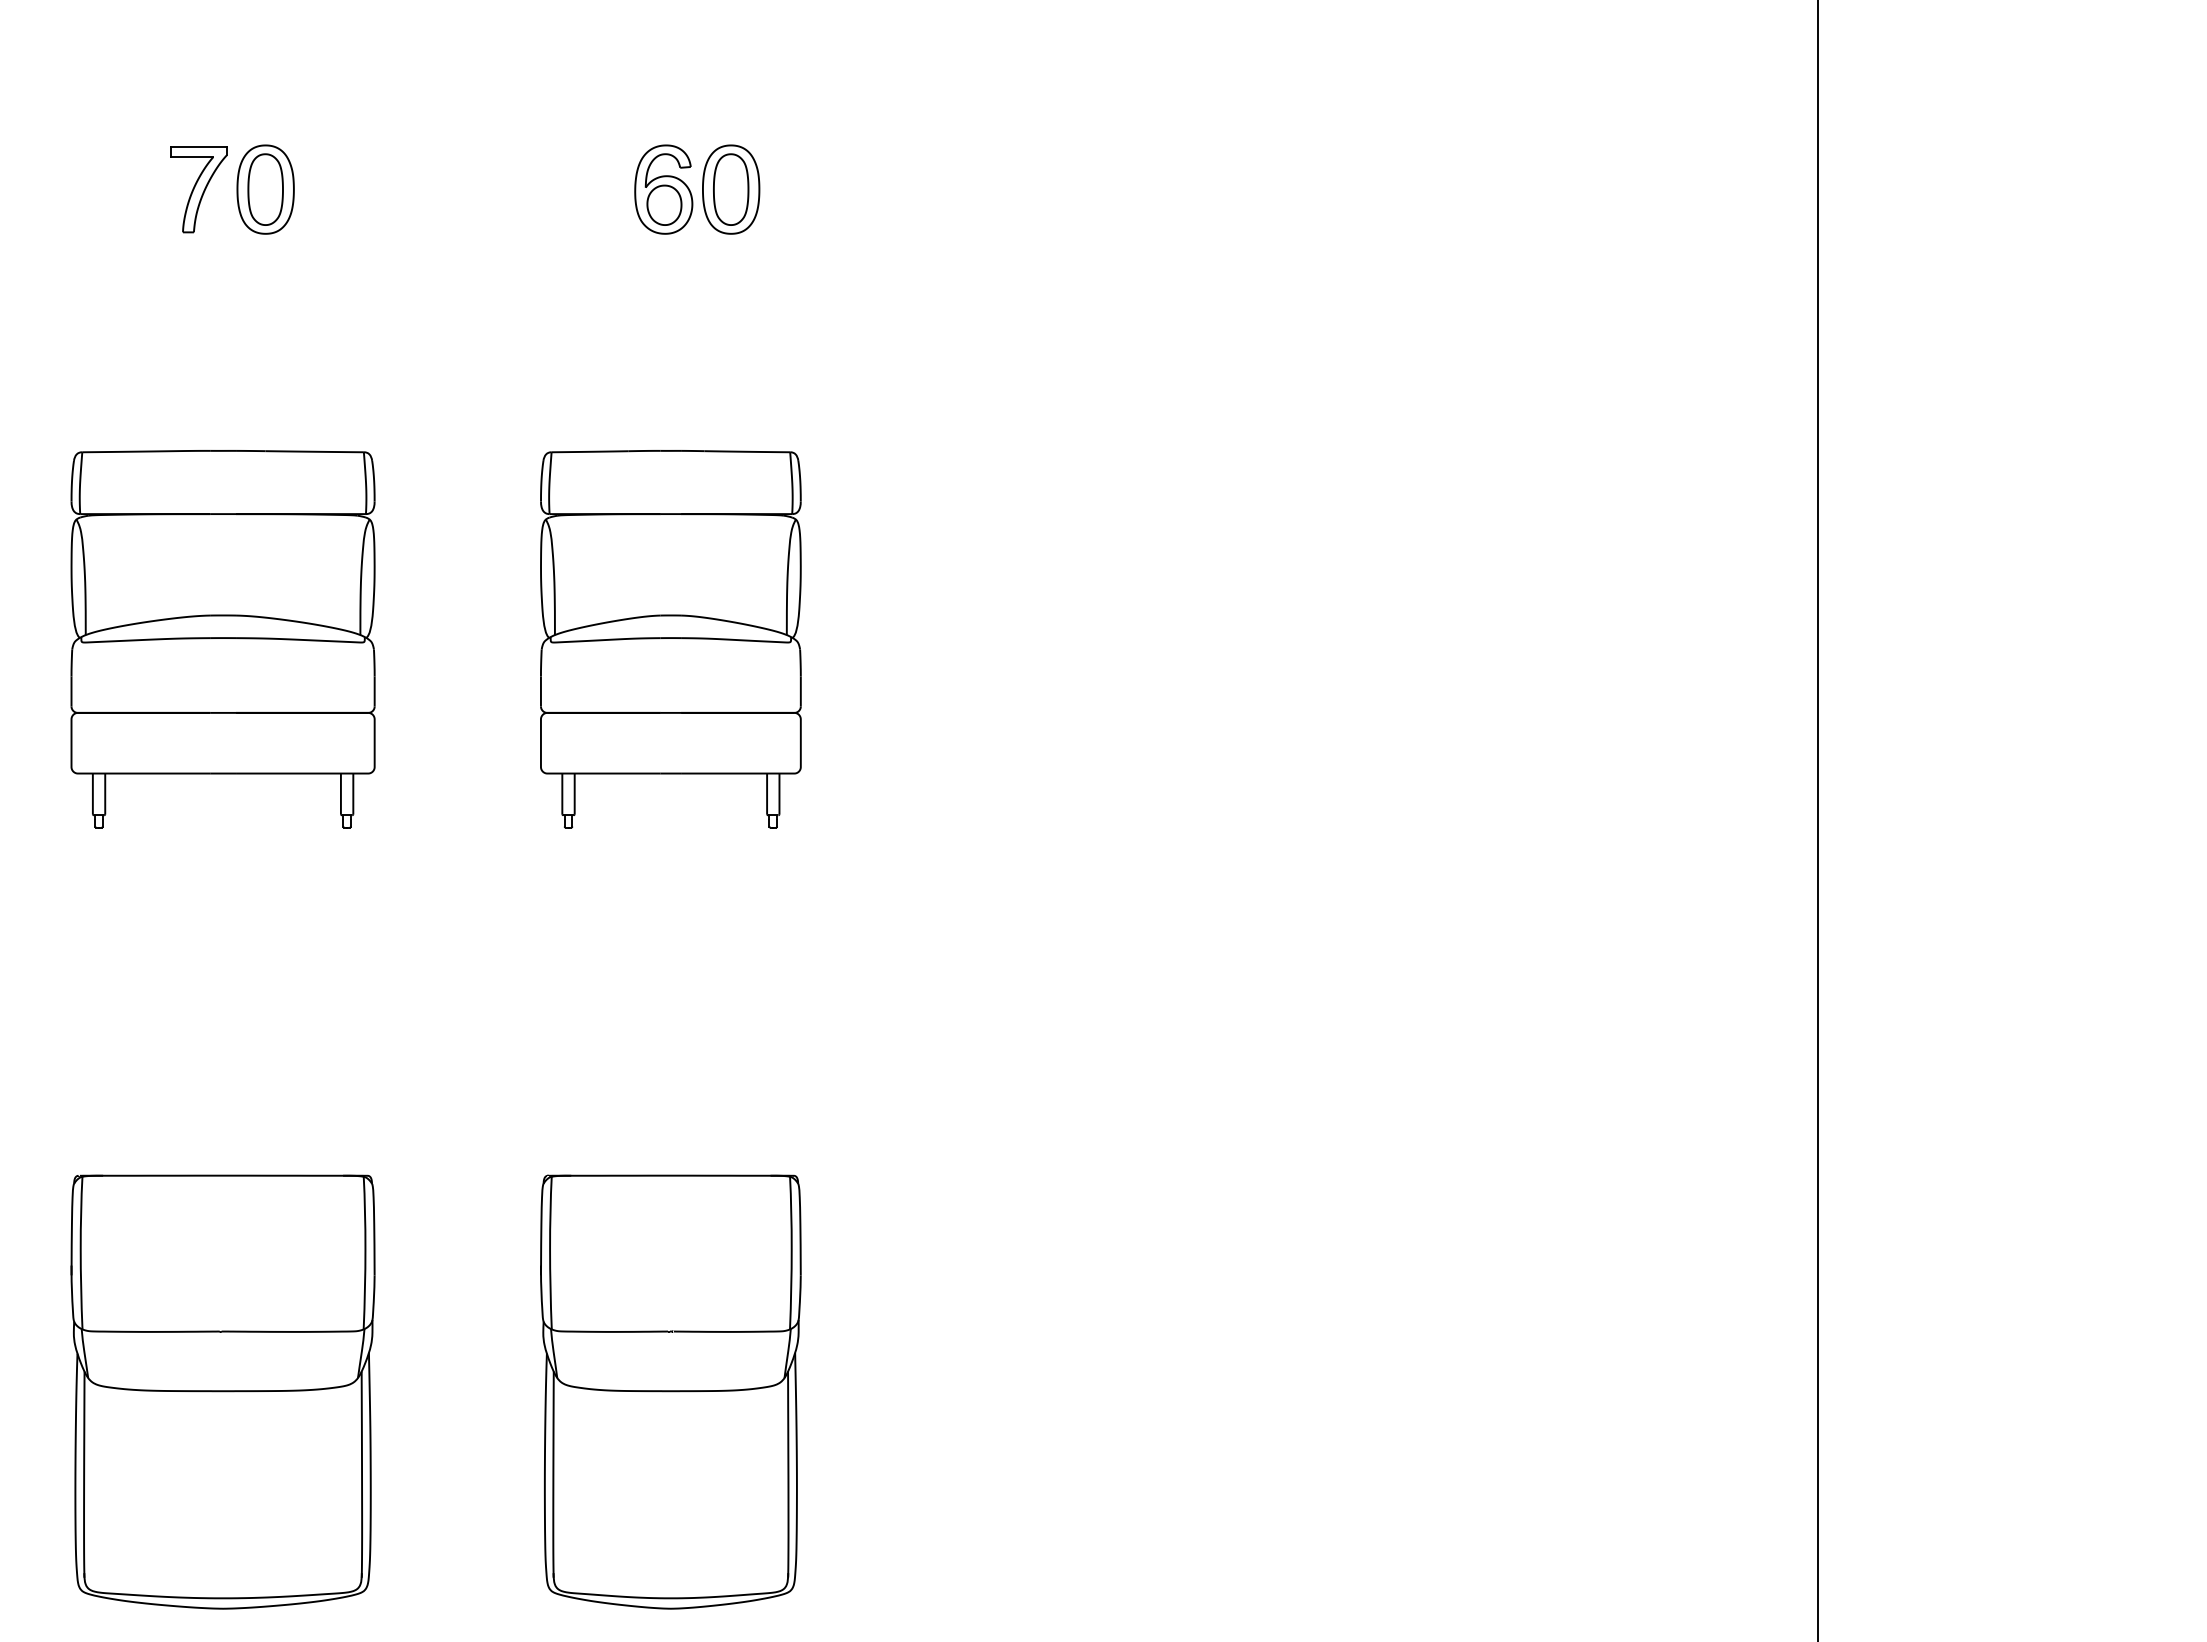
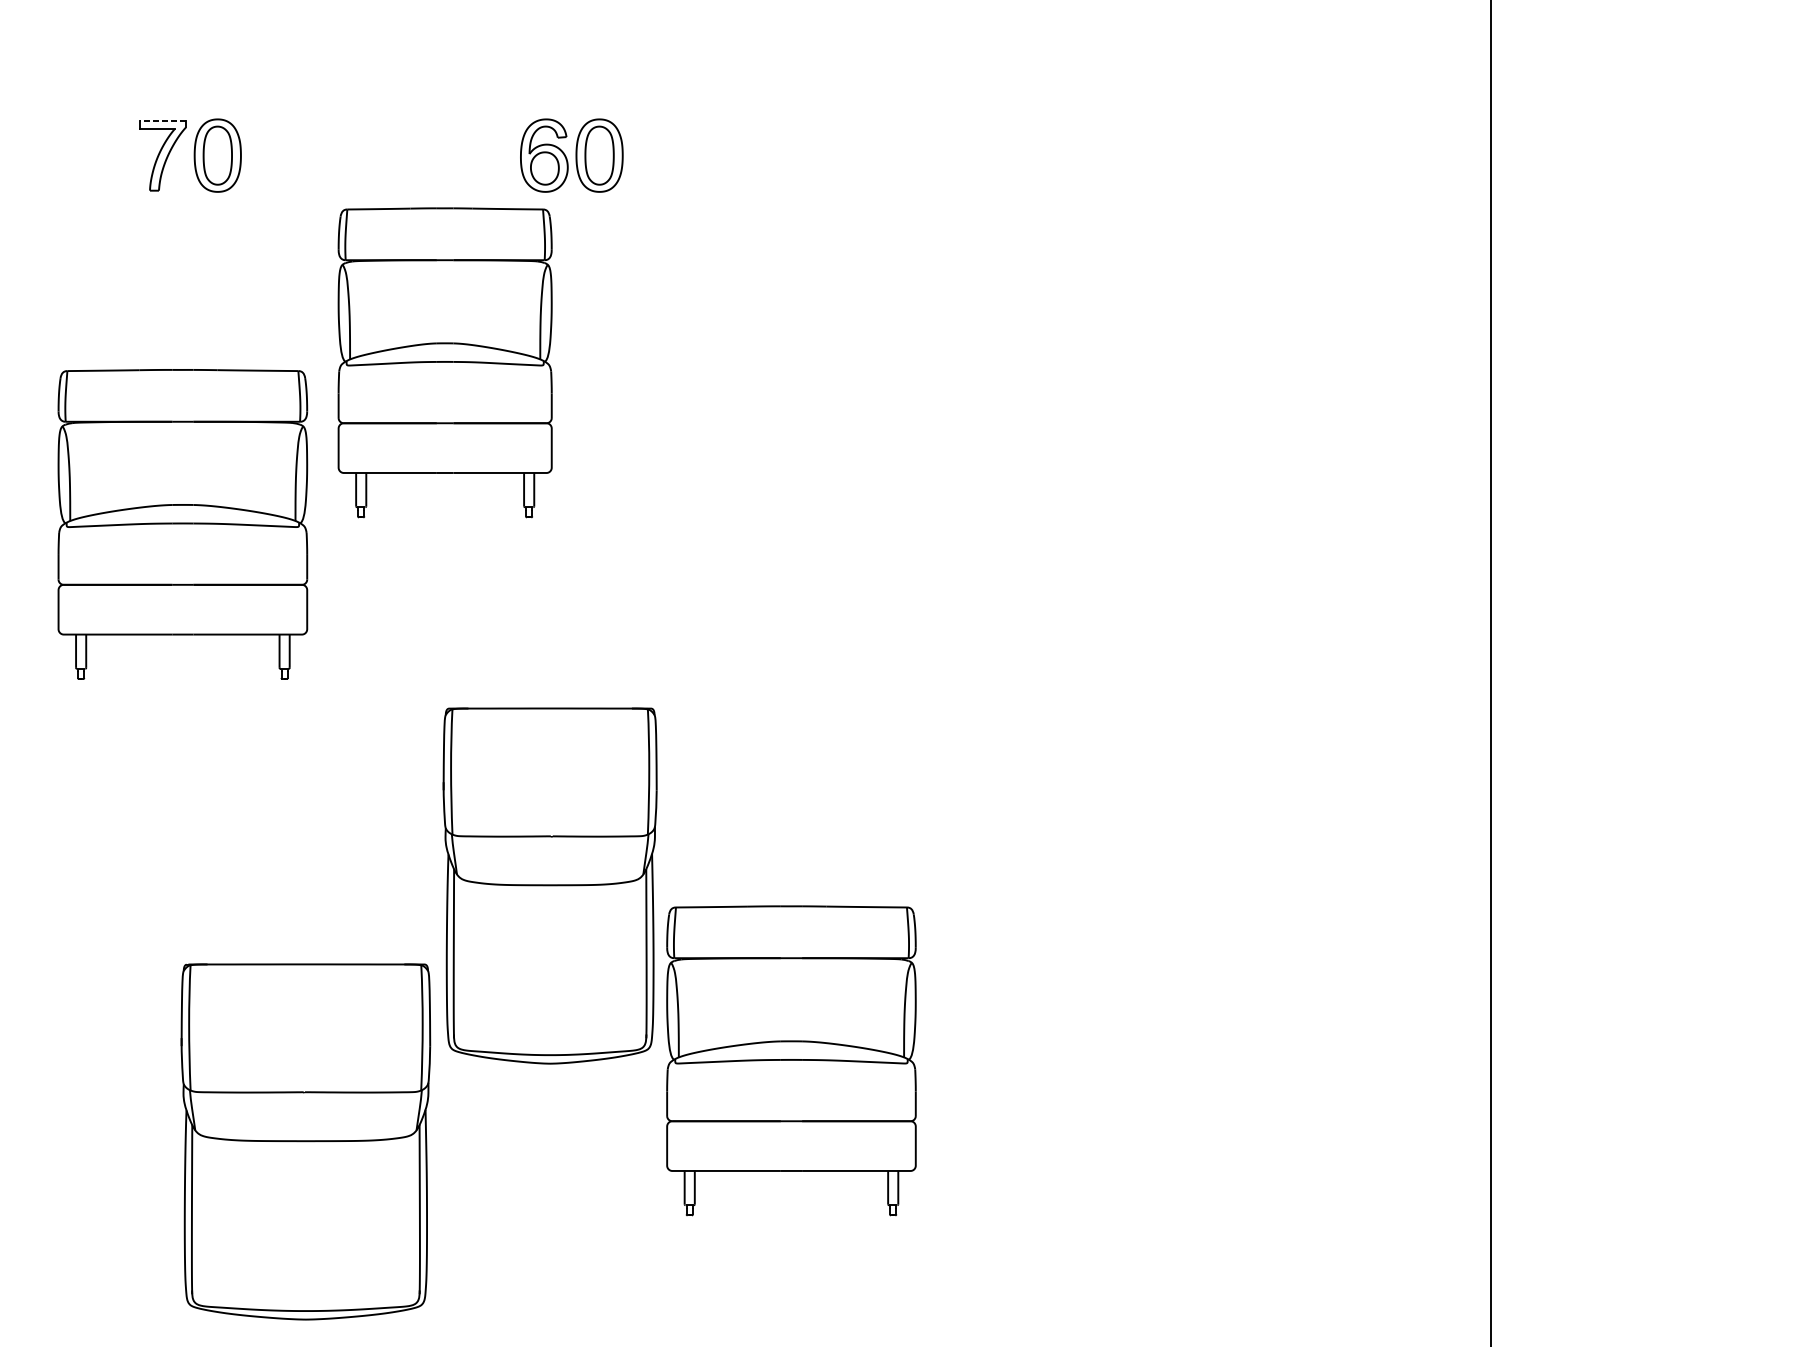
line: (198, 146) -> (162, 120), solid -> dashed
part: (670, 639) -> (444, 363), moved
part: (964, 1293) -> (790, 1061), added
part: (222, 1391) -> (305, 1141), moved
part: (670, 1391) -> (549, 885), moved

